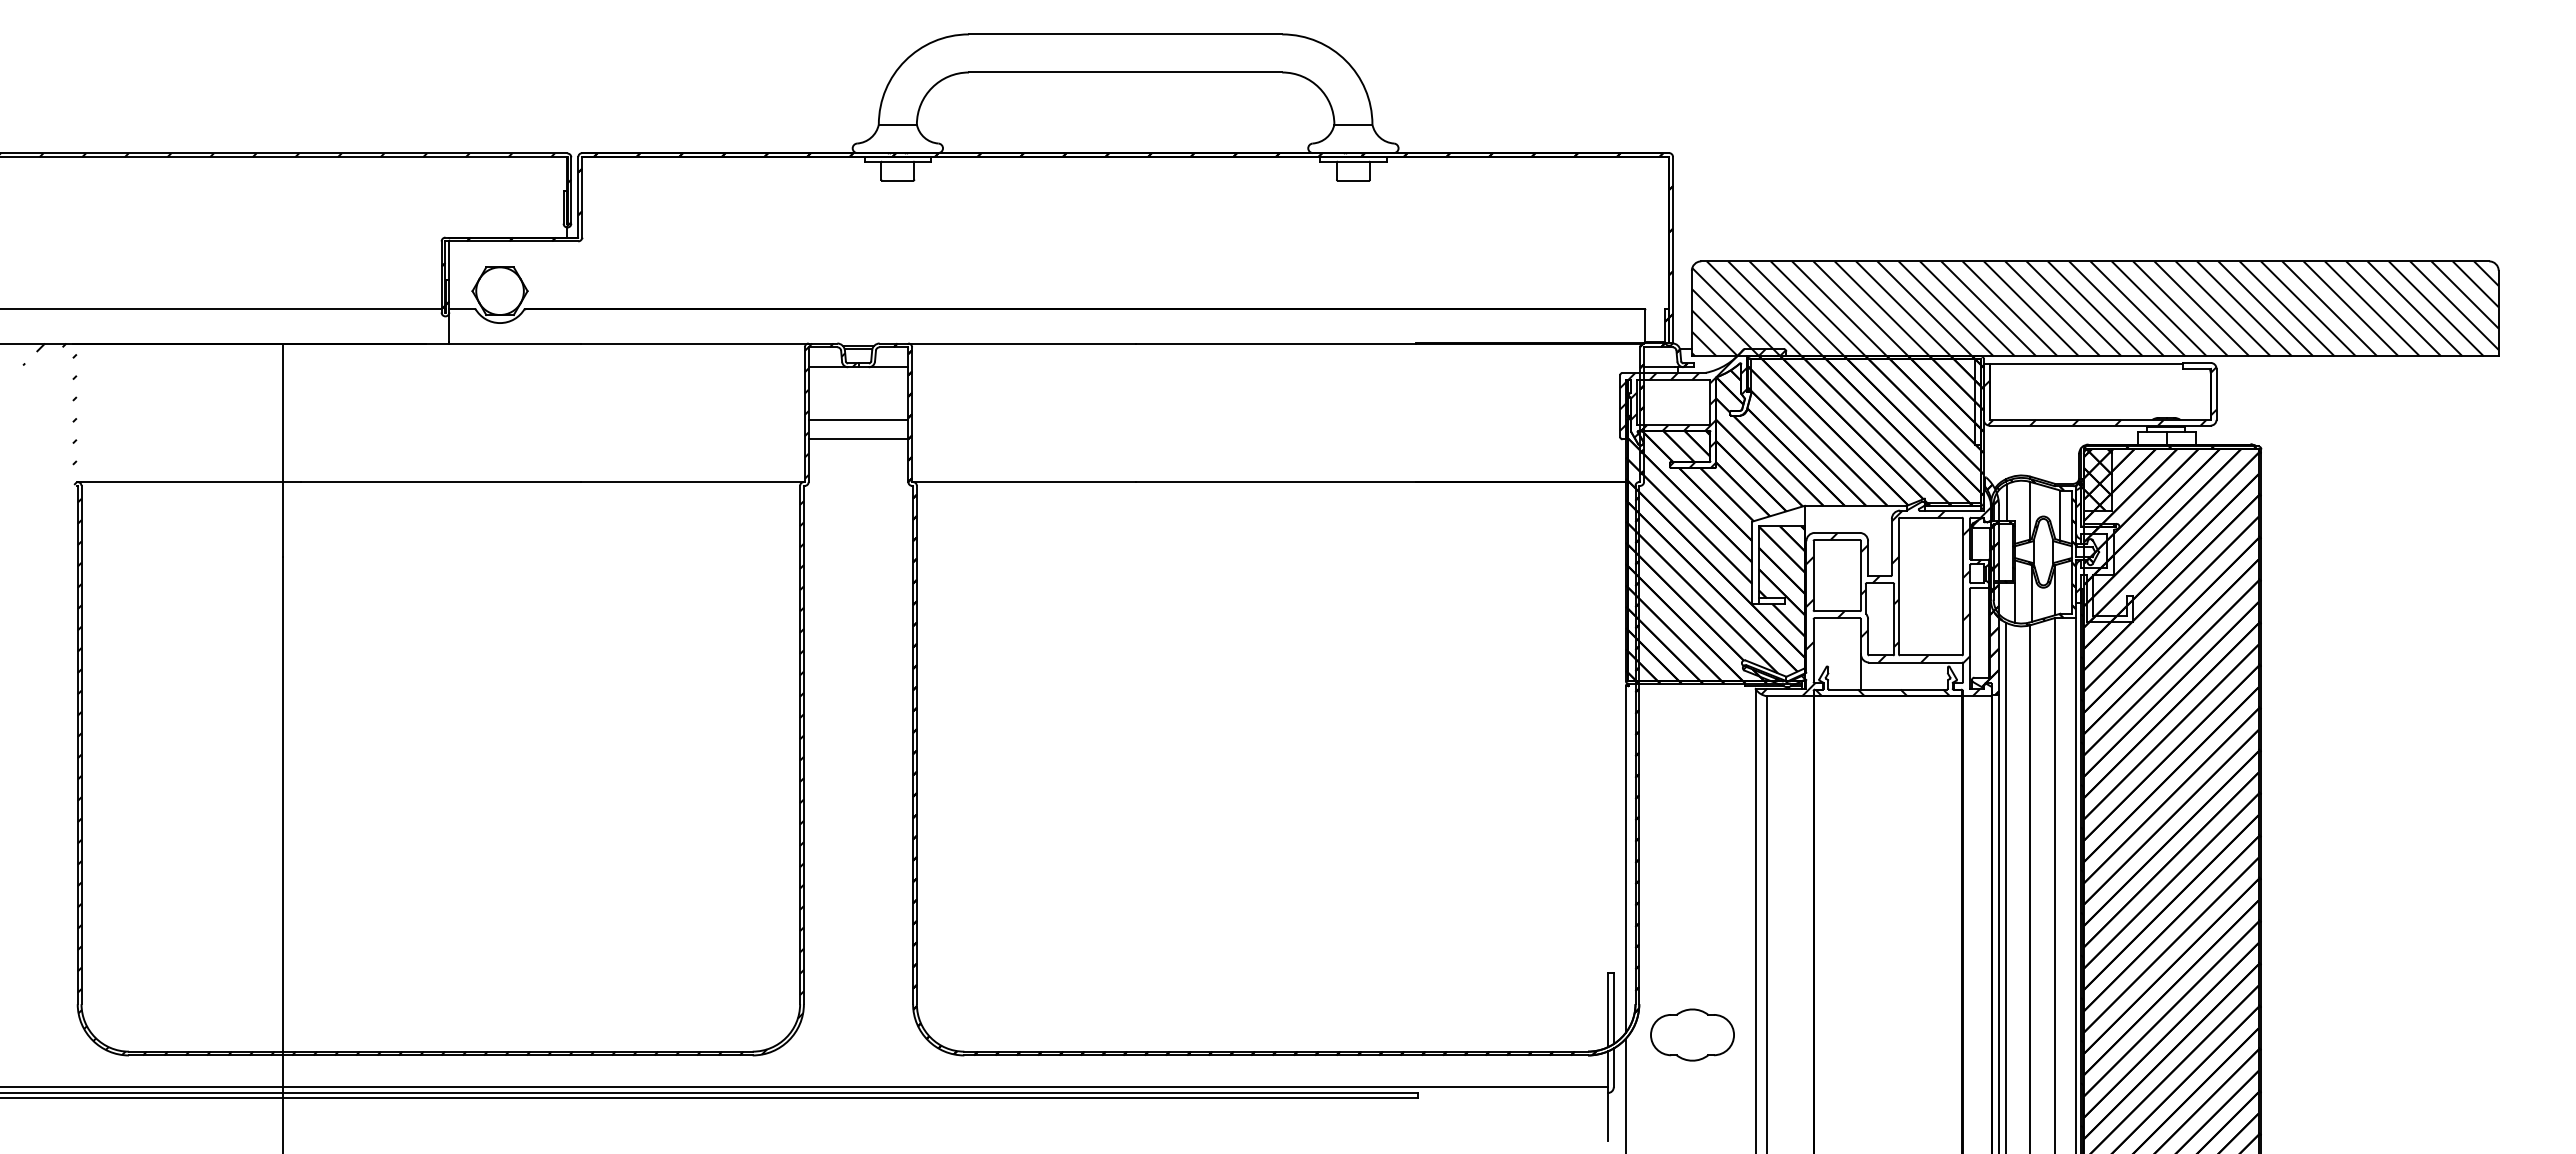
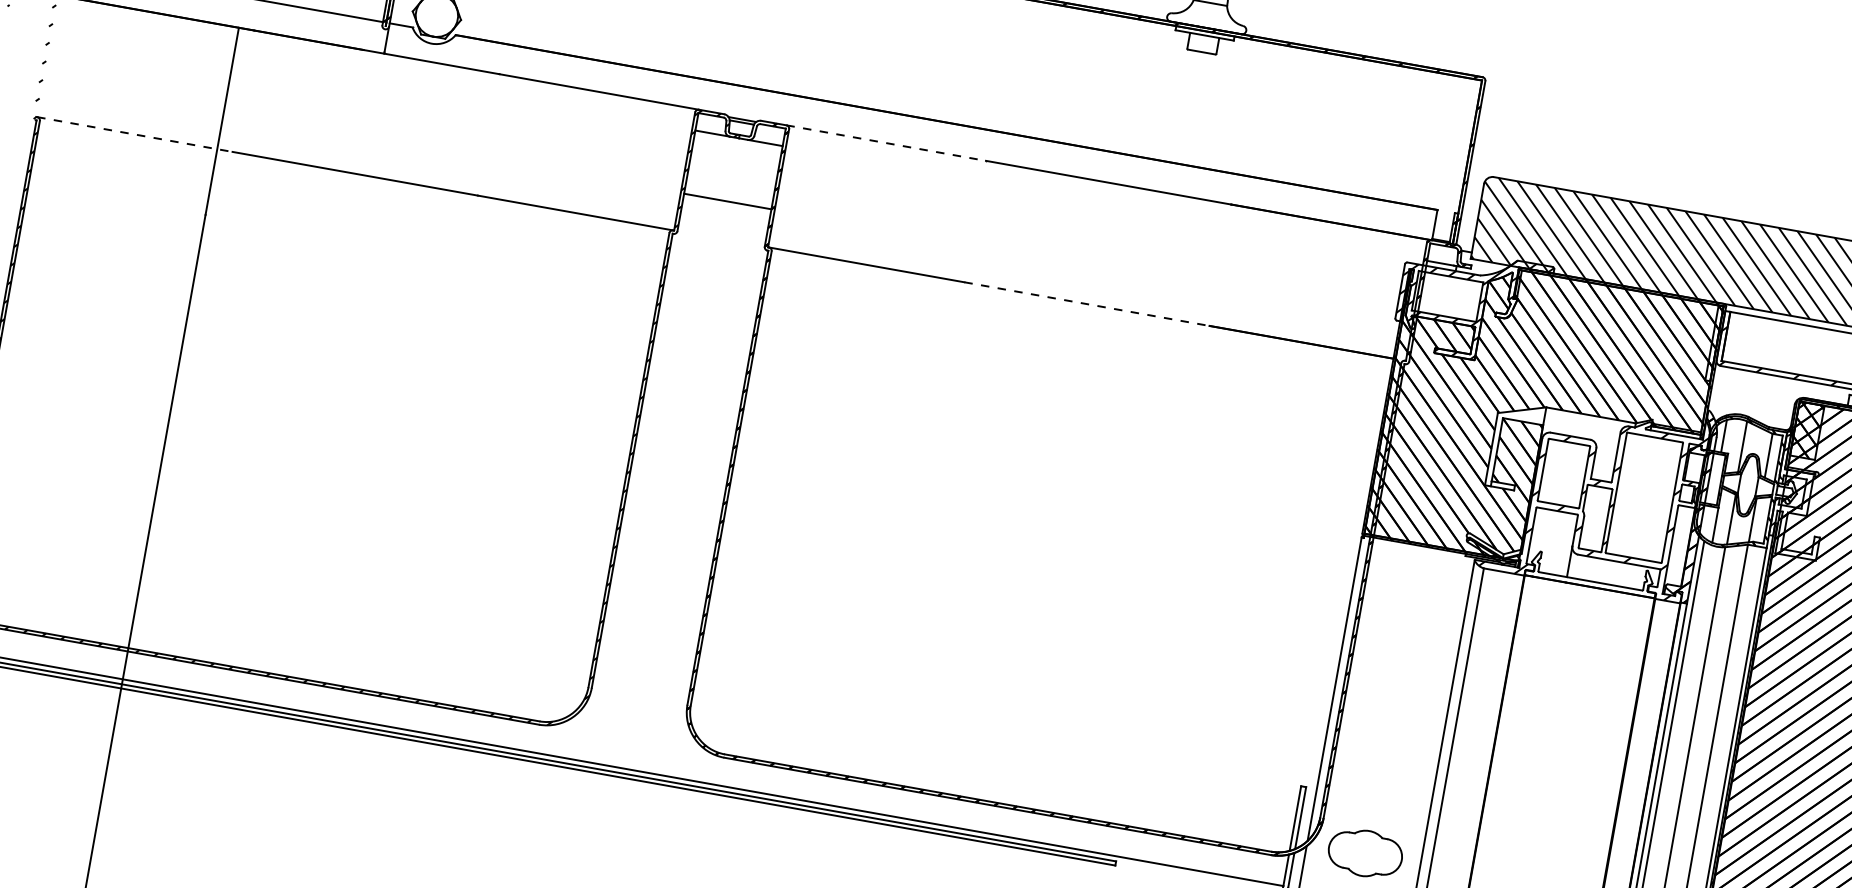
line: (1022, 343) -> (886, 143), solid -> dashed
line: (858, 420) -> (730, 184), removed
line: (189, 482) -> (135, 134), solid -> dashed
line: (1276, 482) -> (1087, 304), solid -> dashed
hatch: (1882, 692) -> (1585, 583), removed

